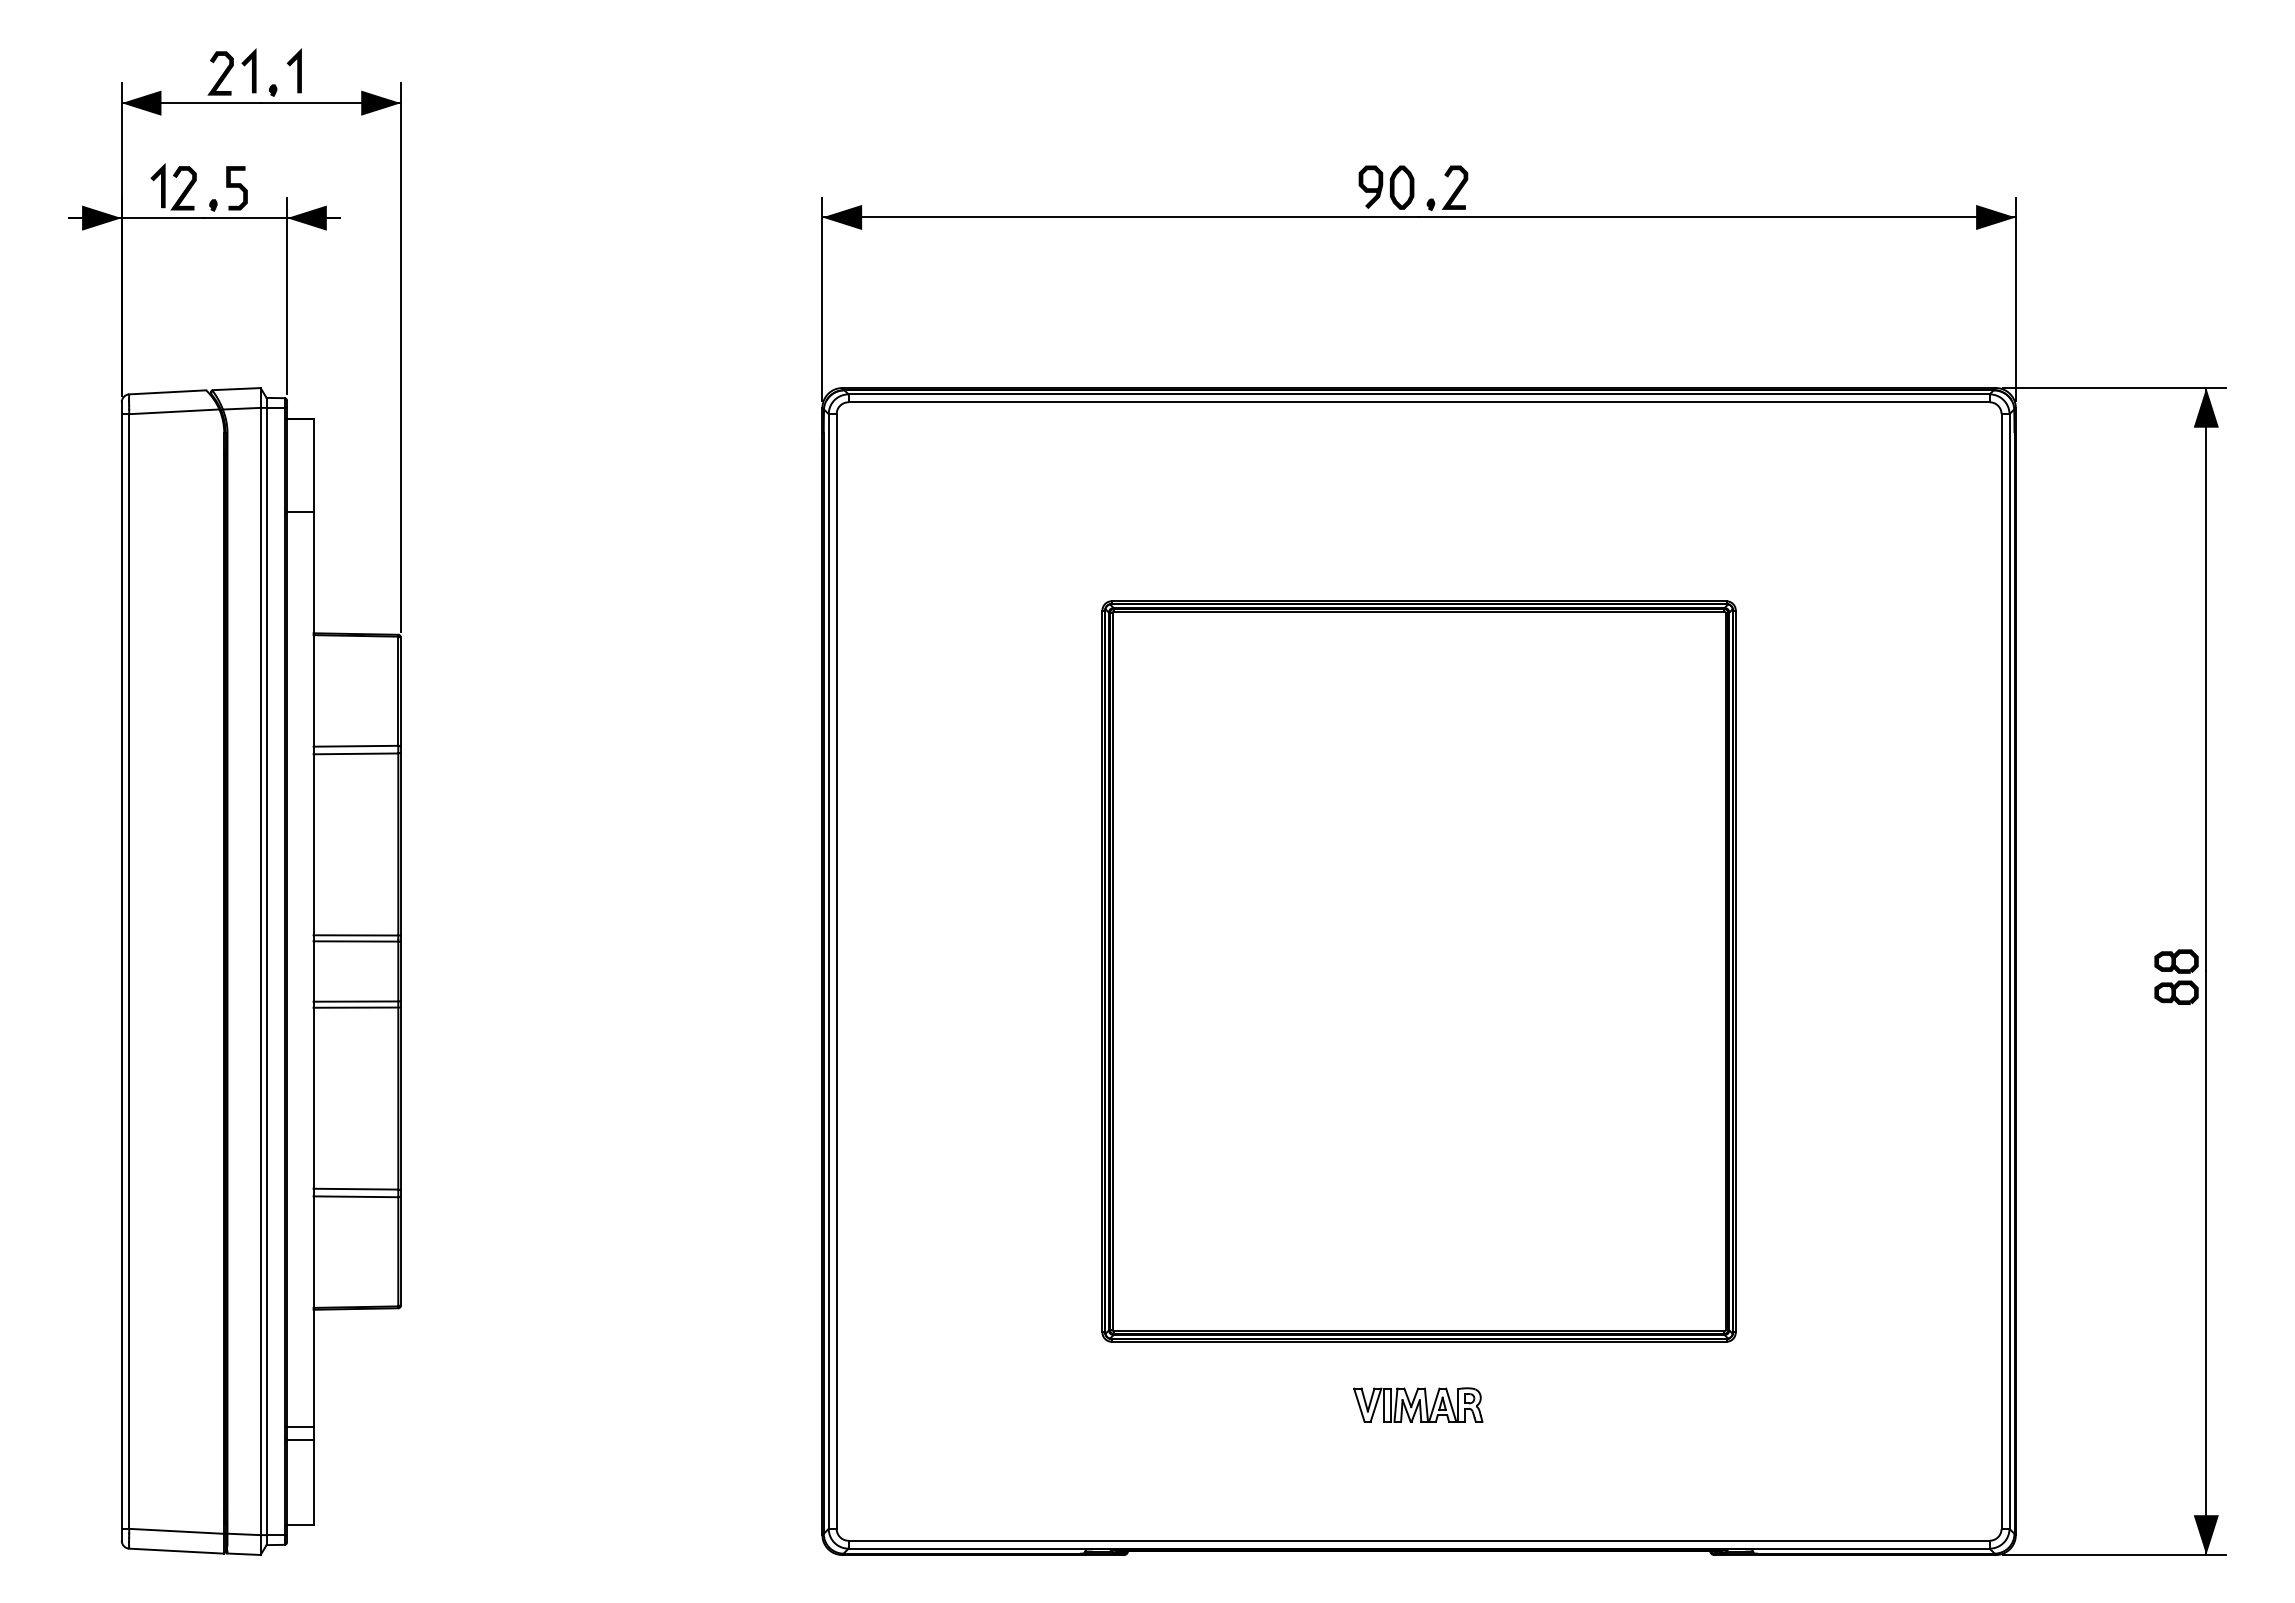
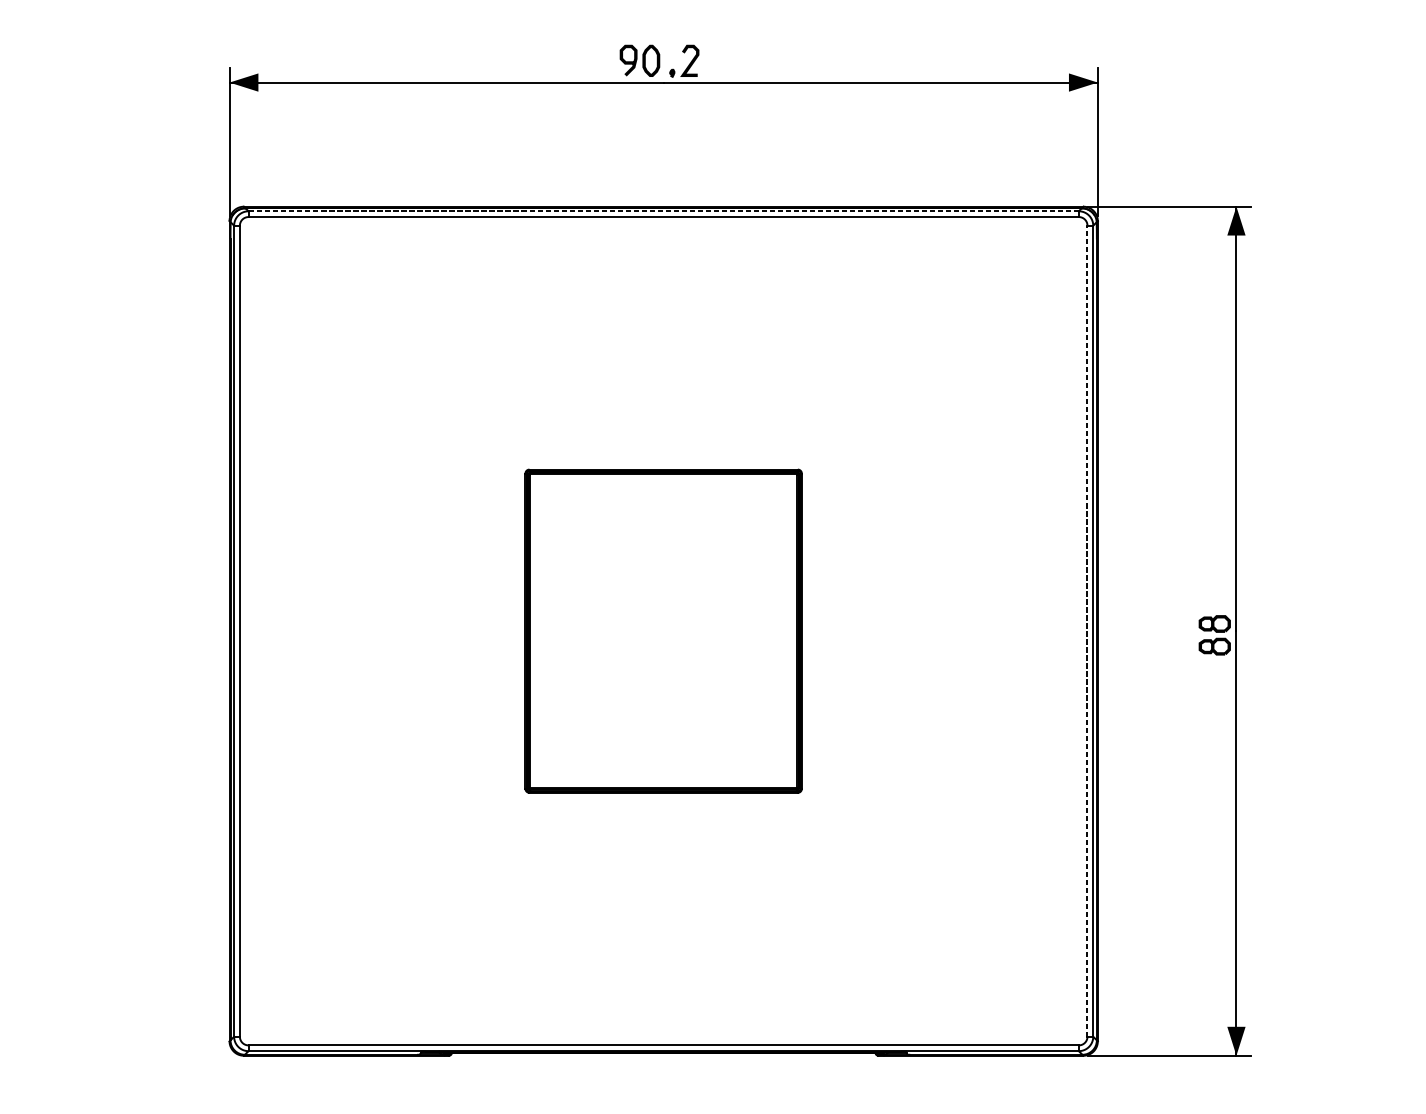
line: (1419, 394) -> (663, 211), solid -> dashed
part: (1418, 971) -> (663, 631), size x0.6
line: (2001, 971) -> (1087, 631), solid -> dashed
part: (1418, 1404) -> (663, 946), removed

